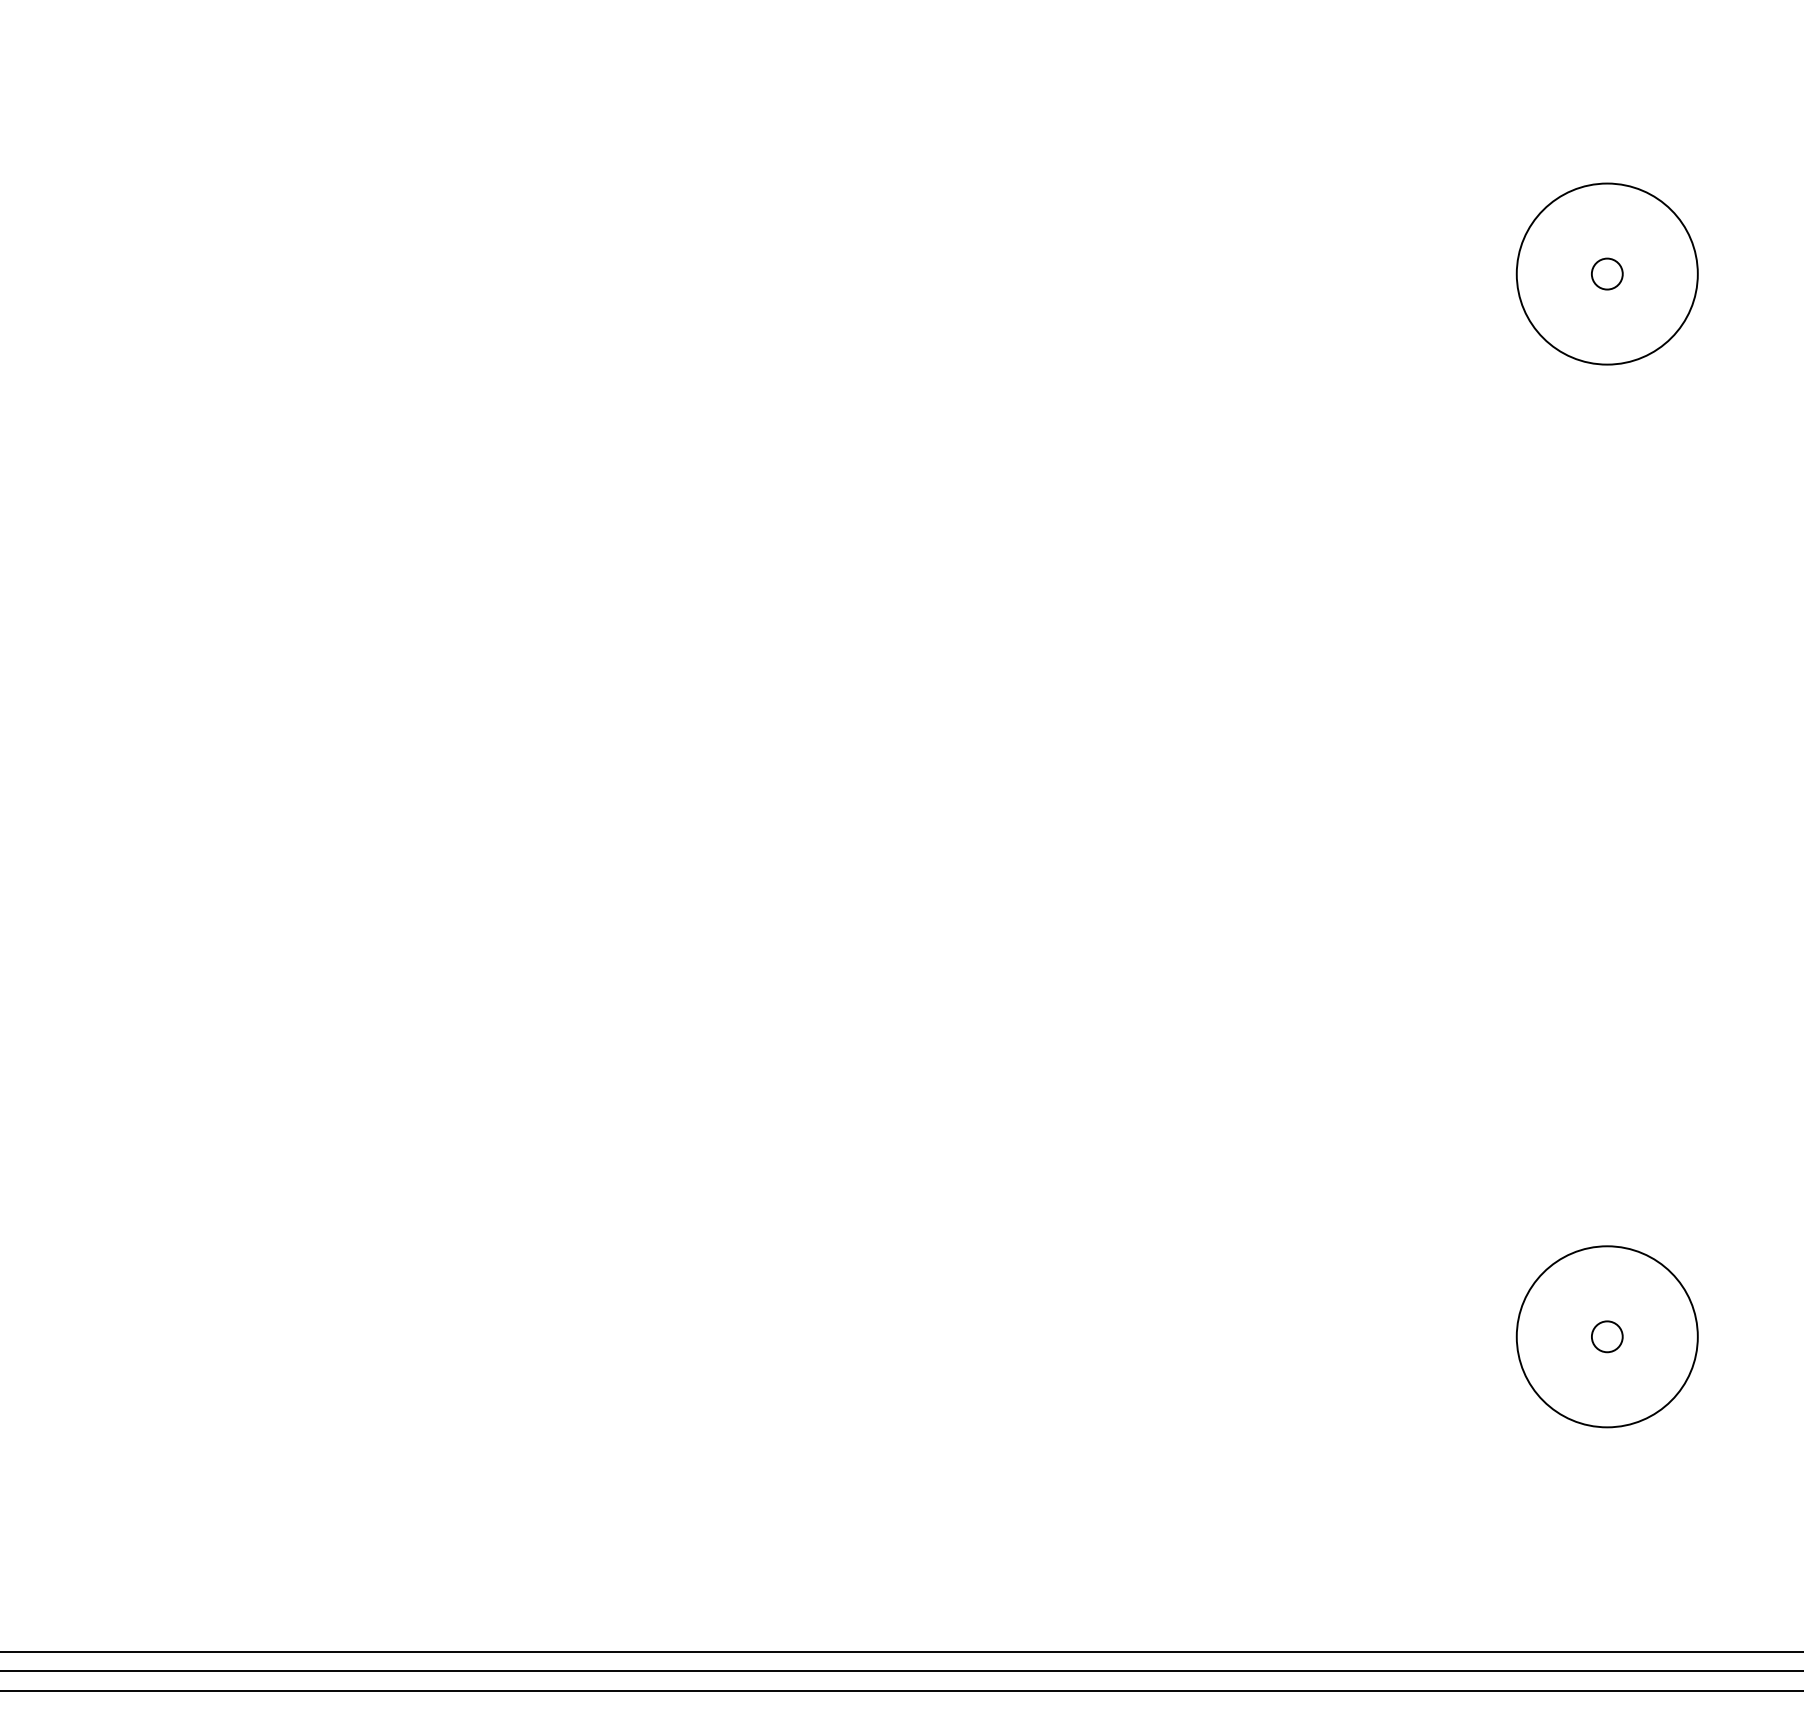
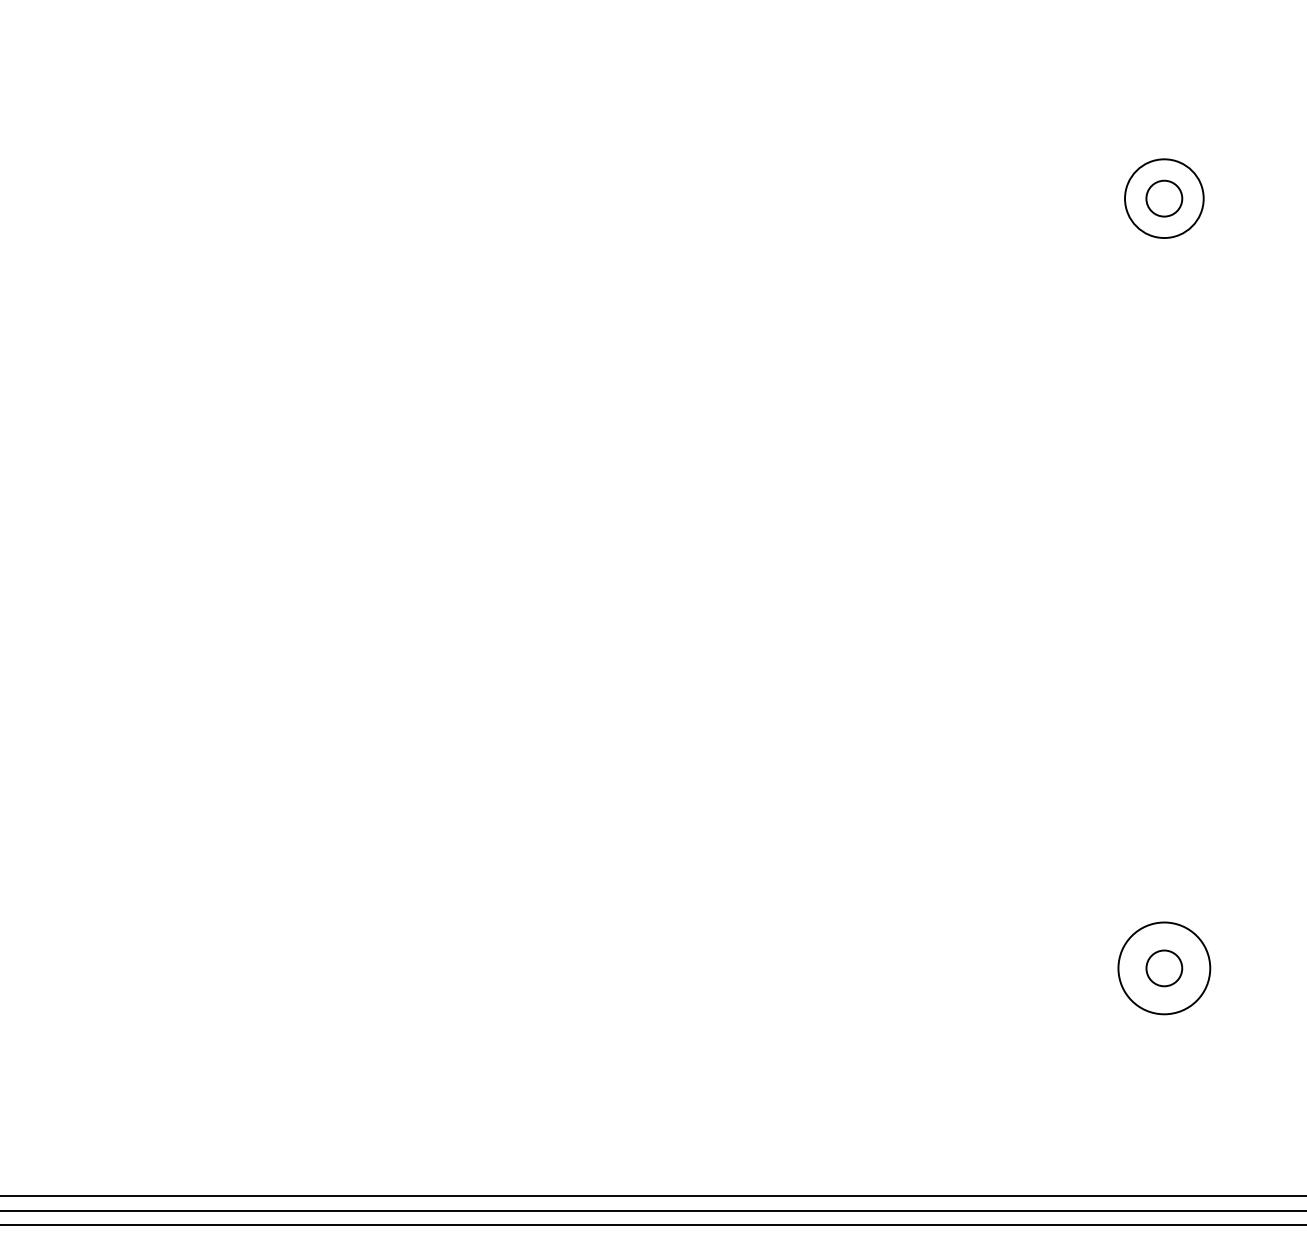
circle: (1606, 273) -> (1163, 198), size x0.6
circle: (1606, 273) -> (1163, 198), size x1.6
circle: (1606, 1336) -> (1163, 968), size x0.7
circle: (1606, 1336) -> (1163, 968), size x1.6

